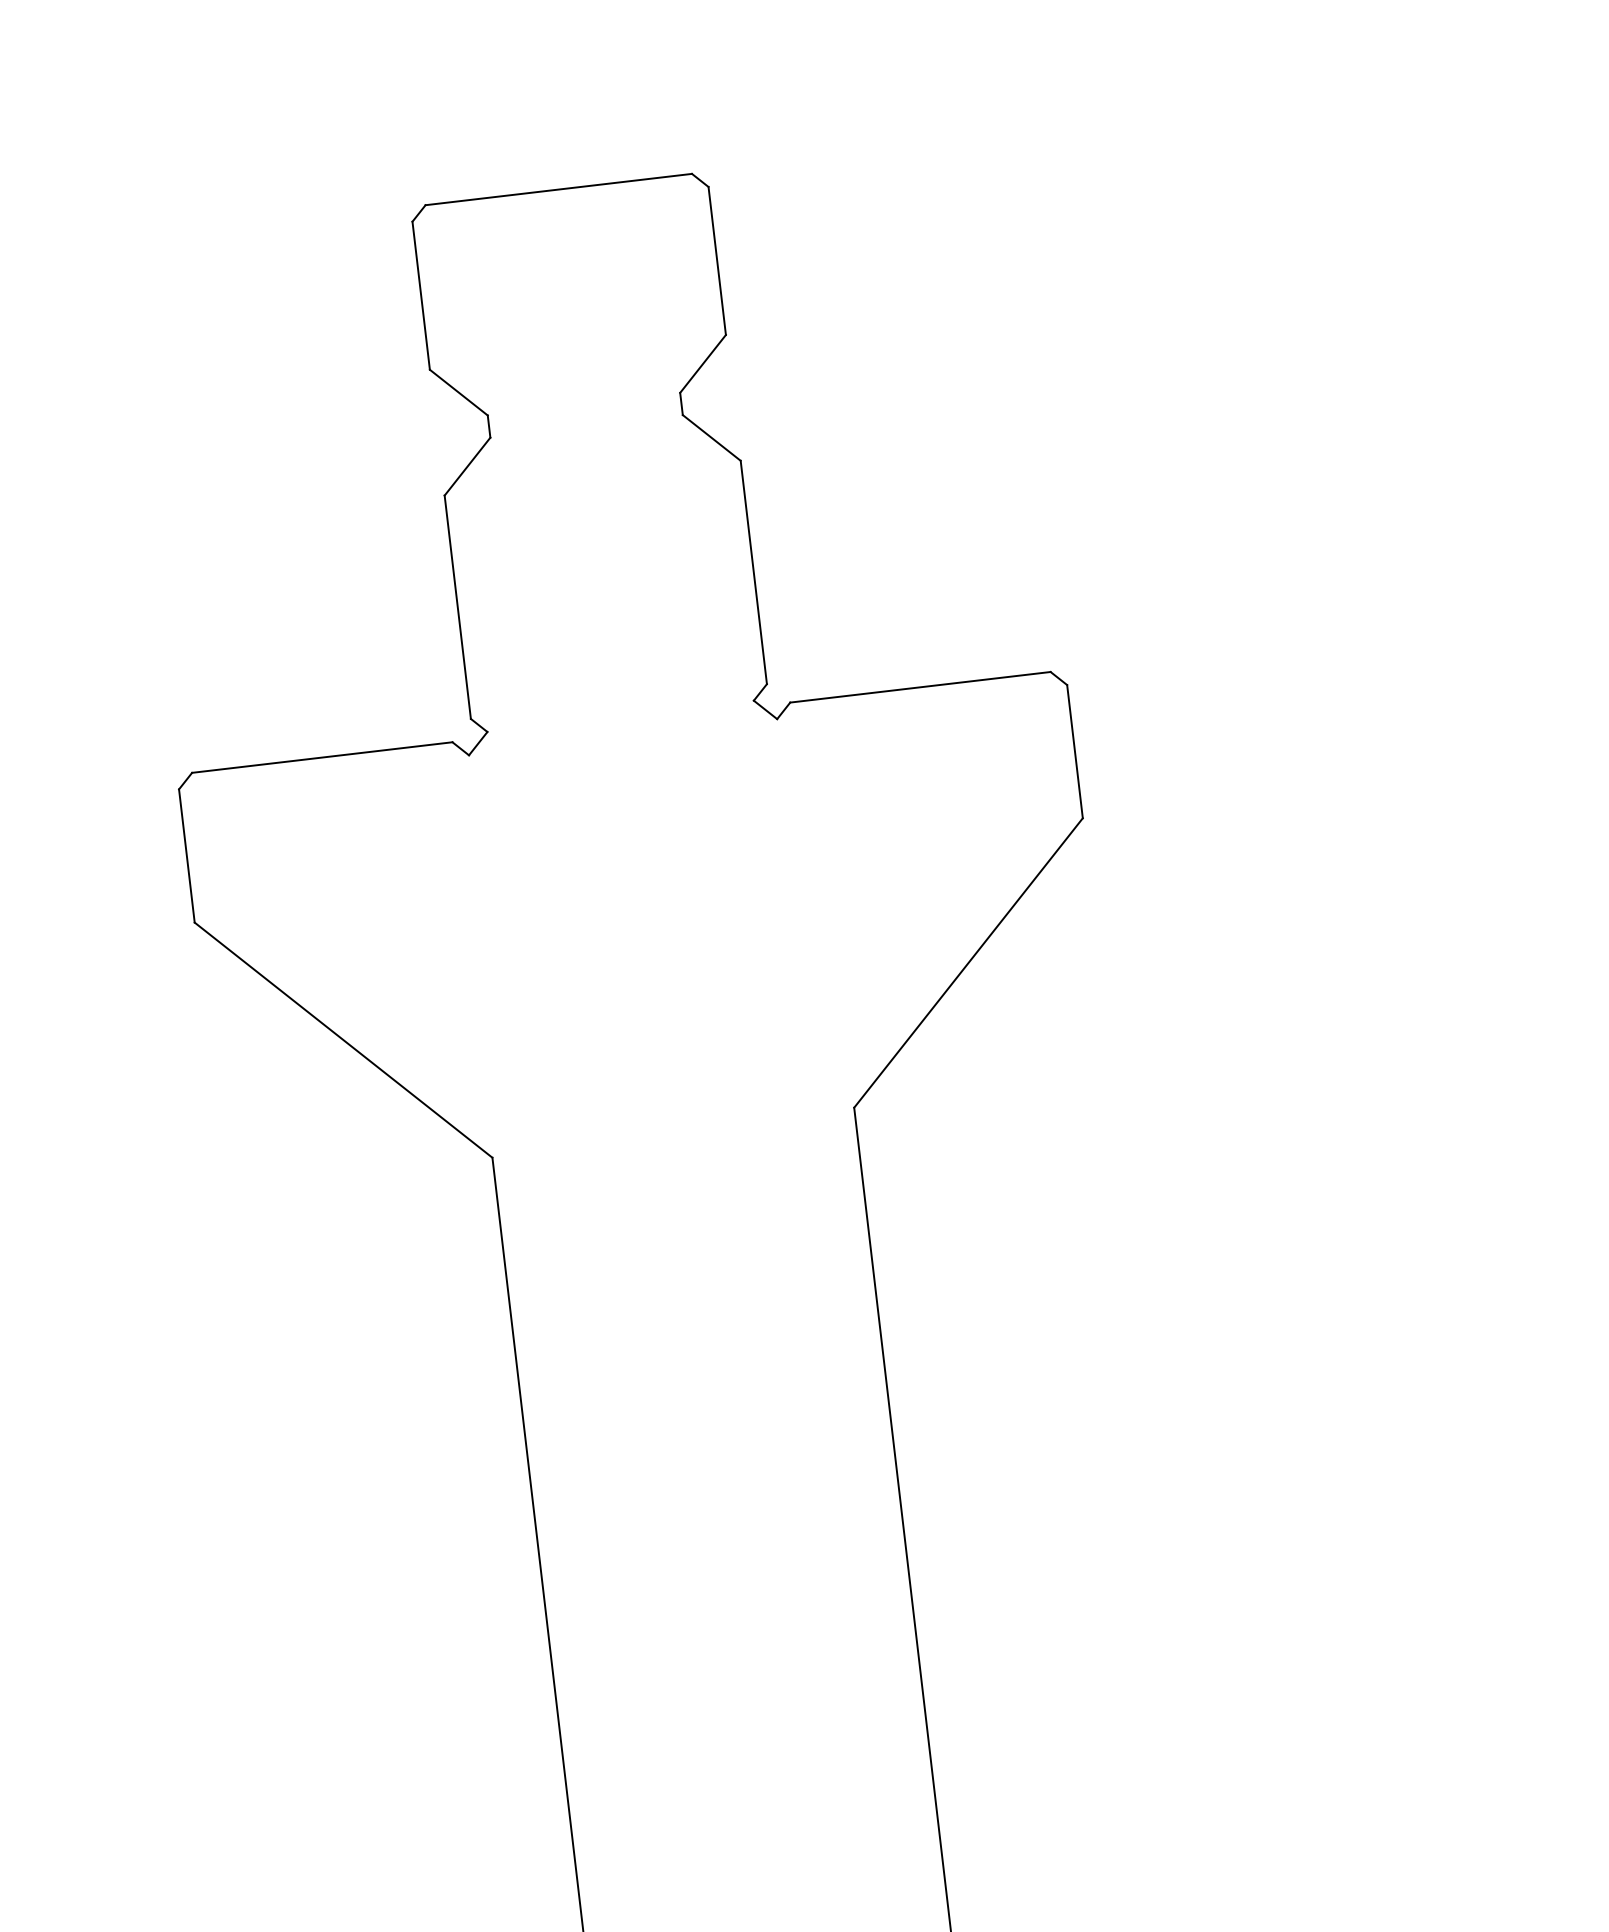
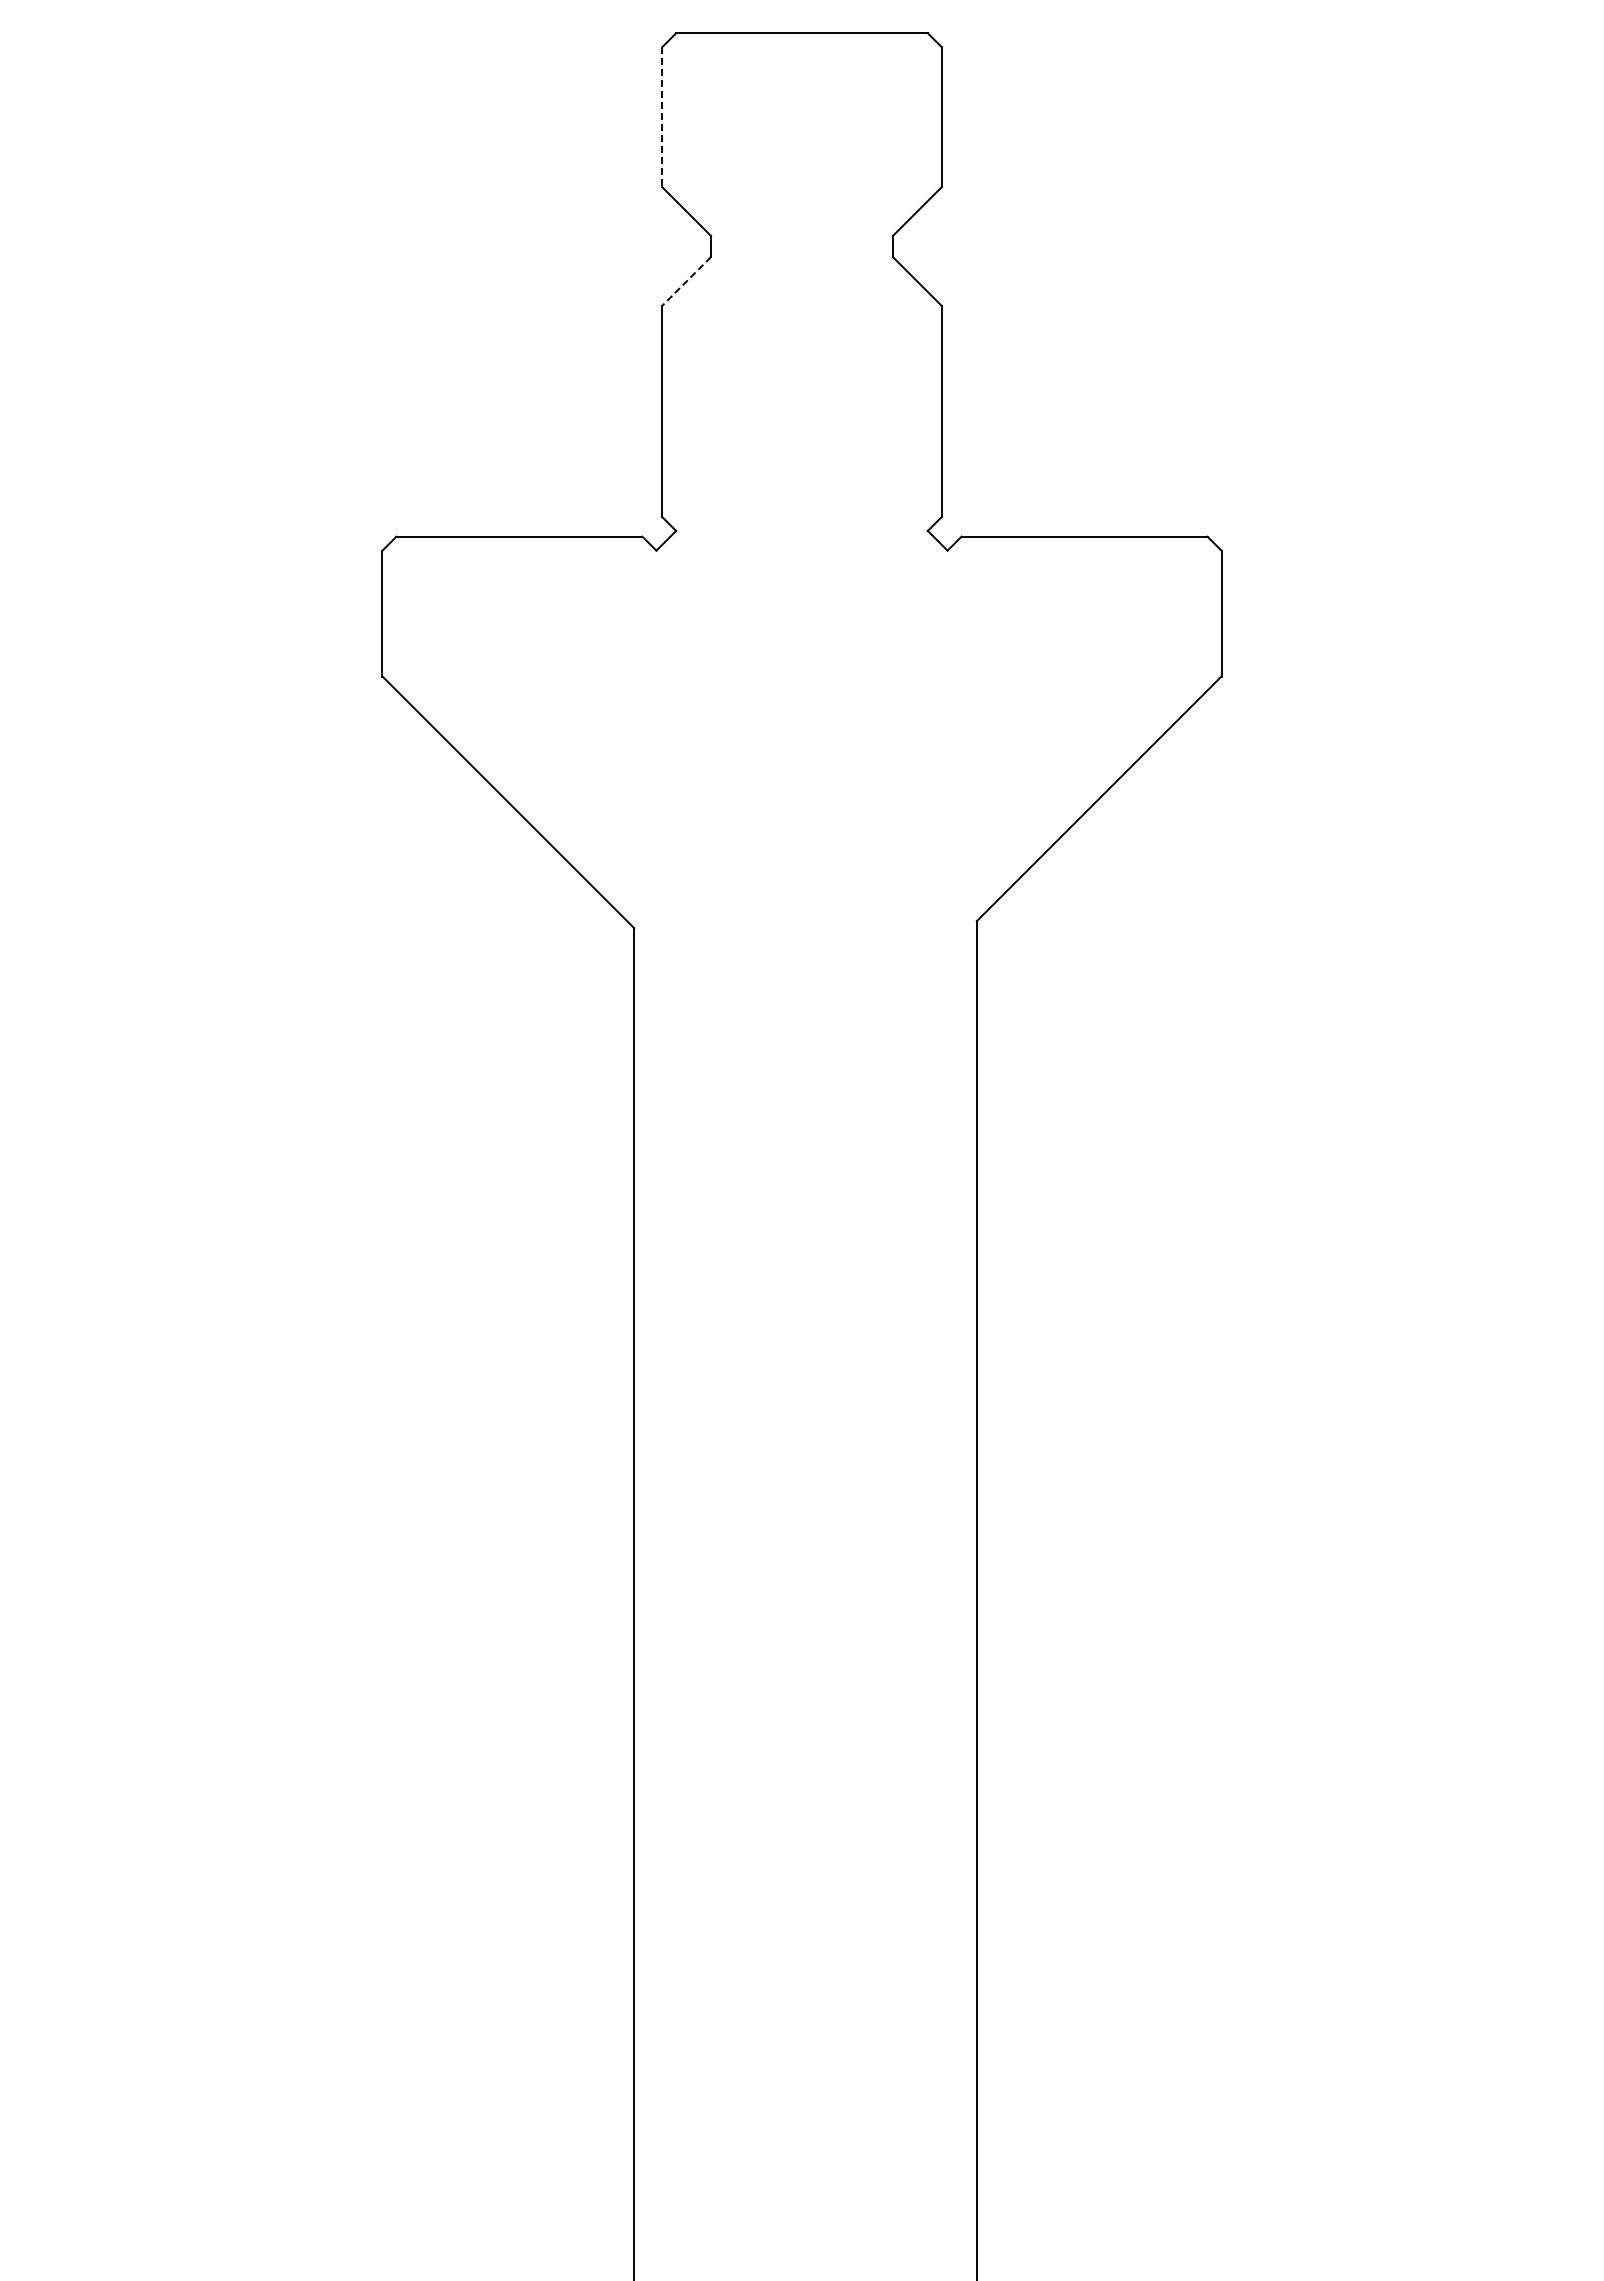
line: (421, 296) -> (662, 117), solid -> dashed
line: (467, 466) -> (686, 281), solid -> dashed

